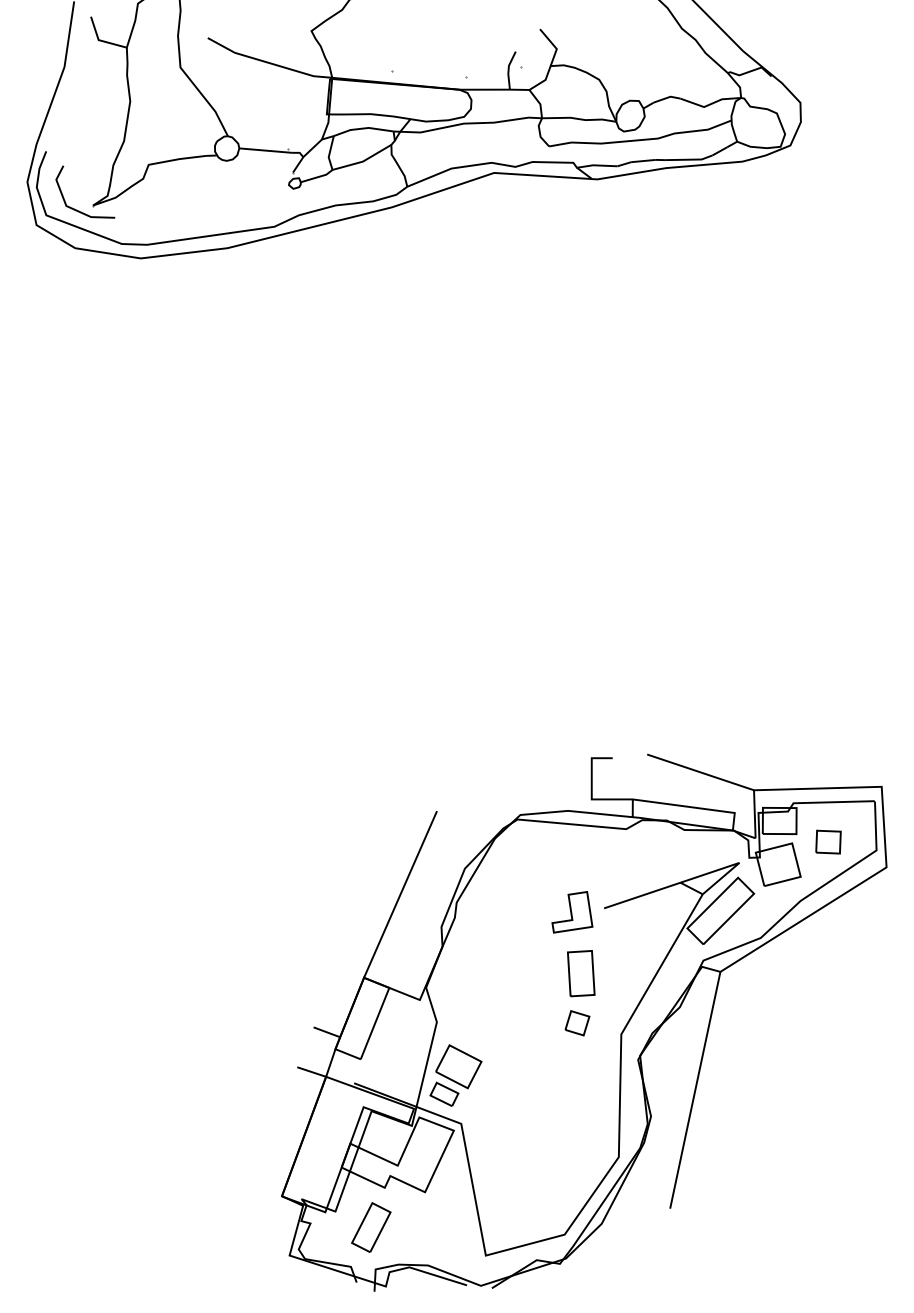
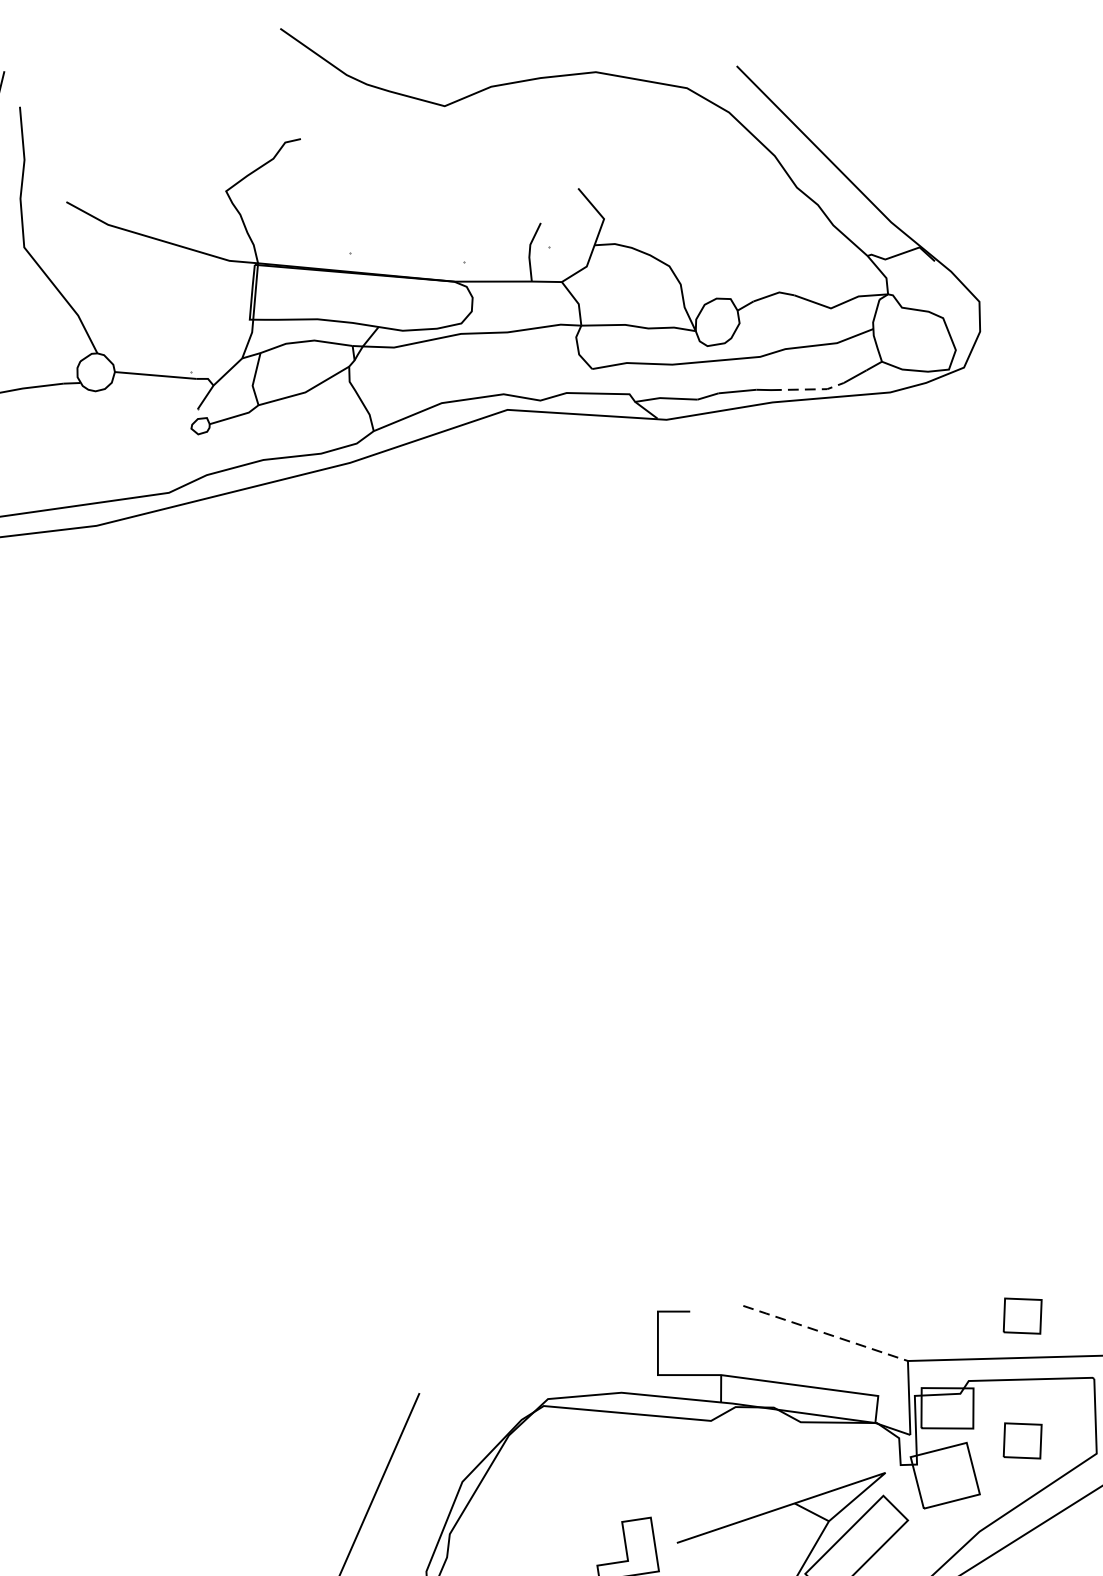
line: (689, 159) -> (808, 389), solid -> dashed
part: (828, 760) -> (1022, 1315), added
line: (700, 772) -> (825, 1333), solid -> dashed

